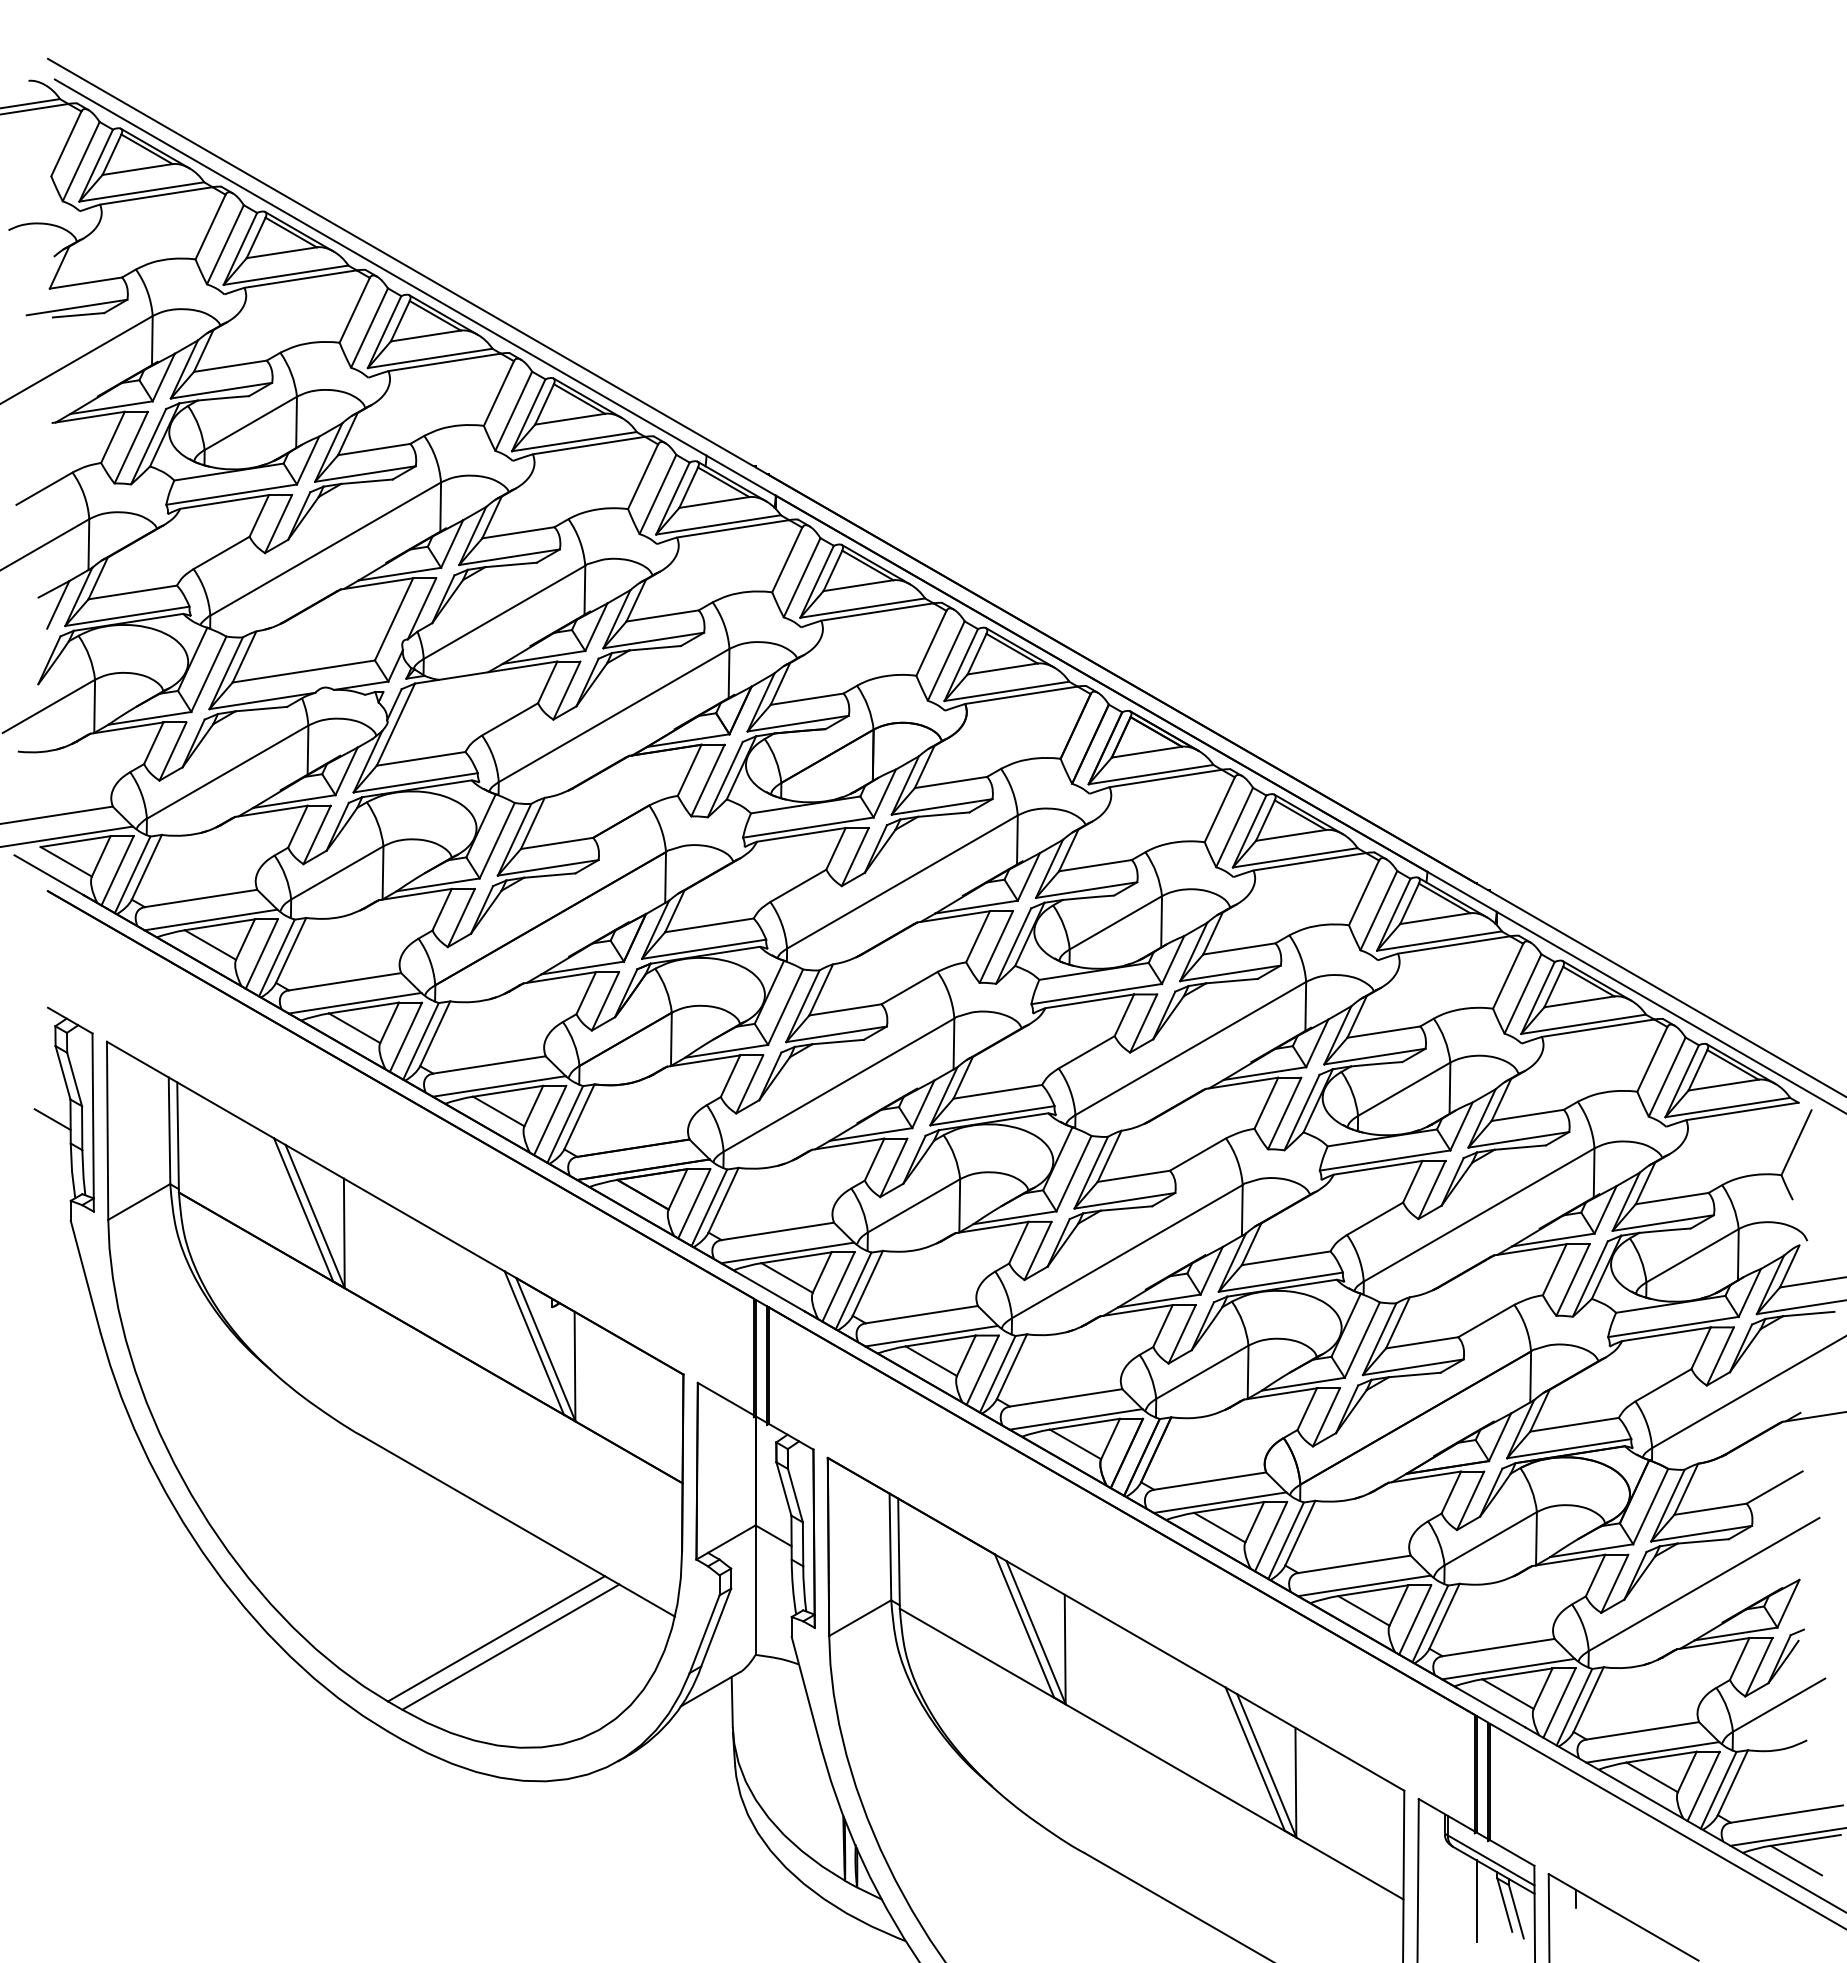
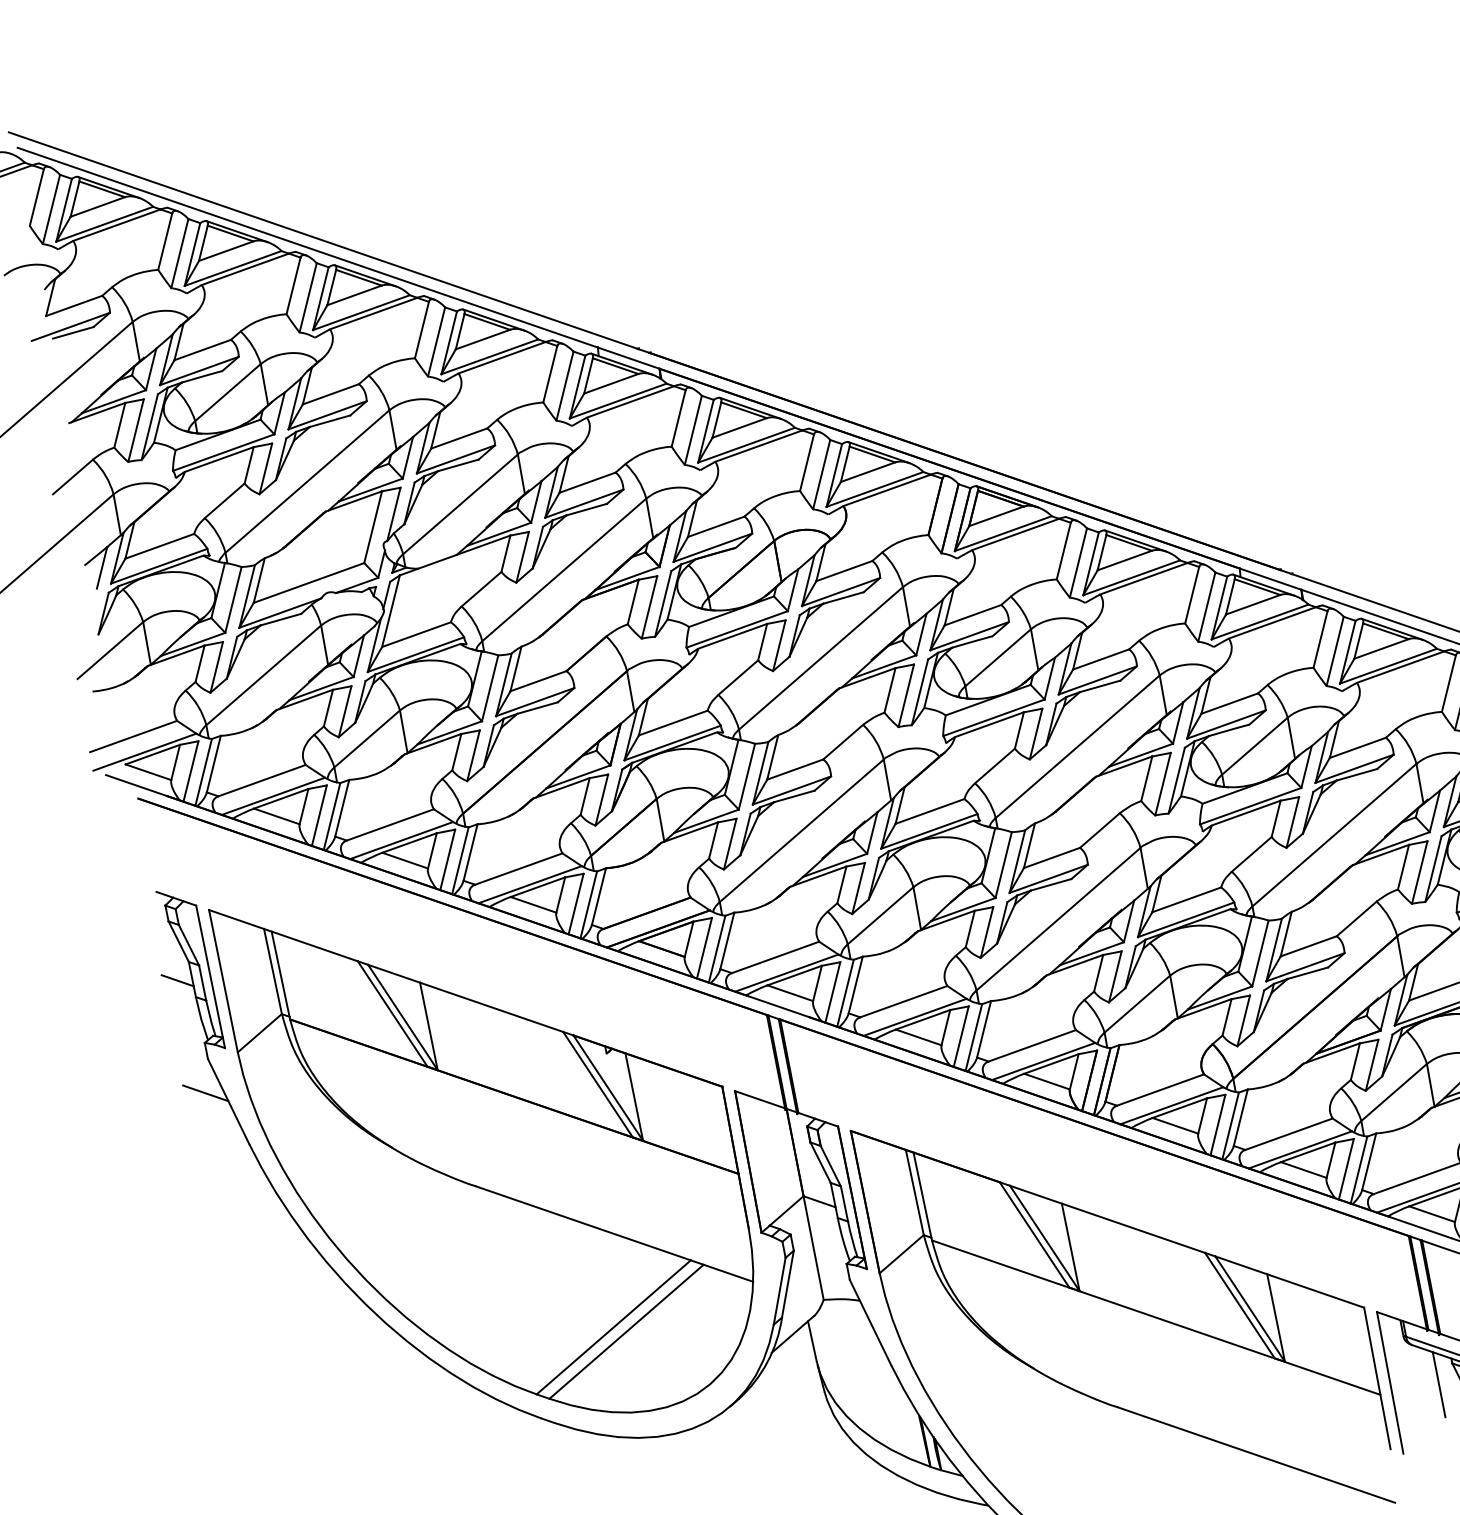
line: (59, 1261) -> (205, 1093), added

